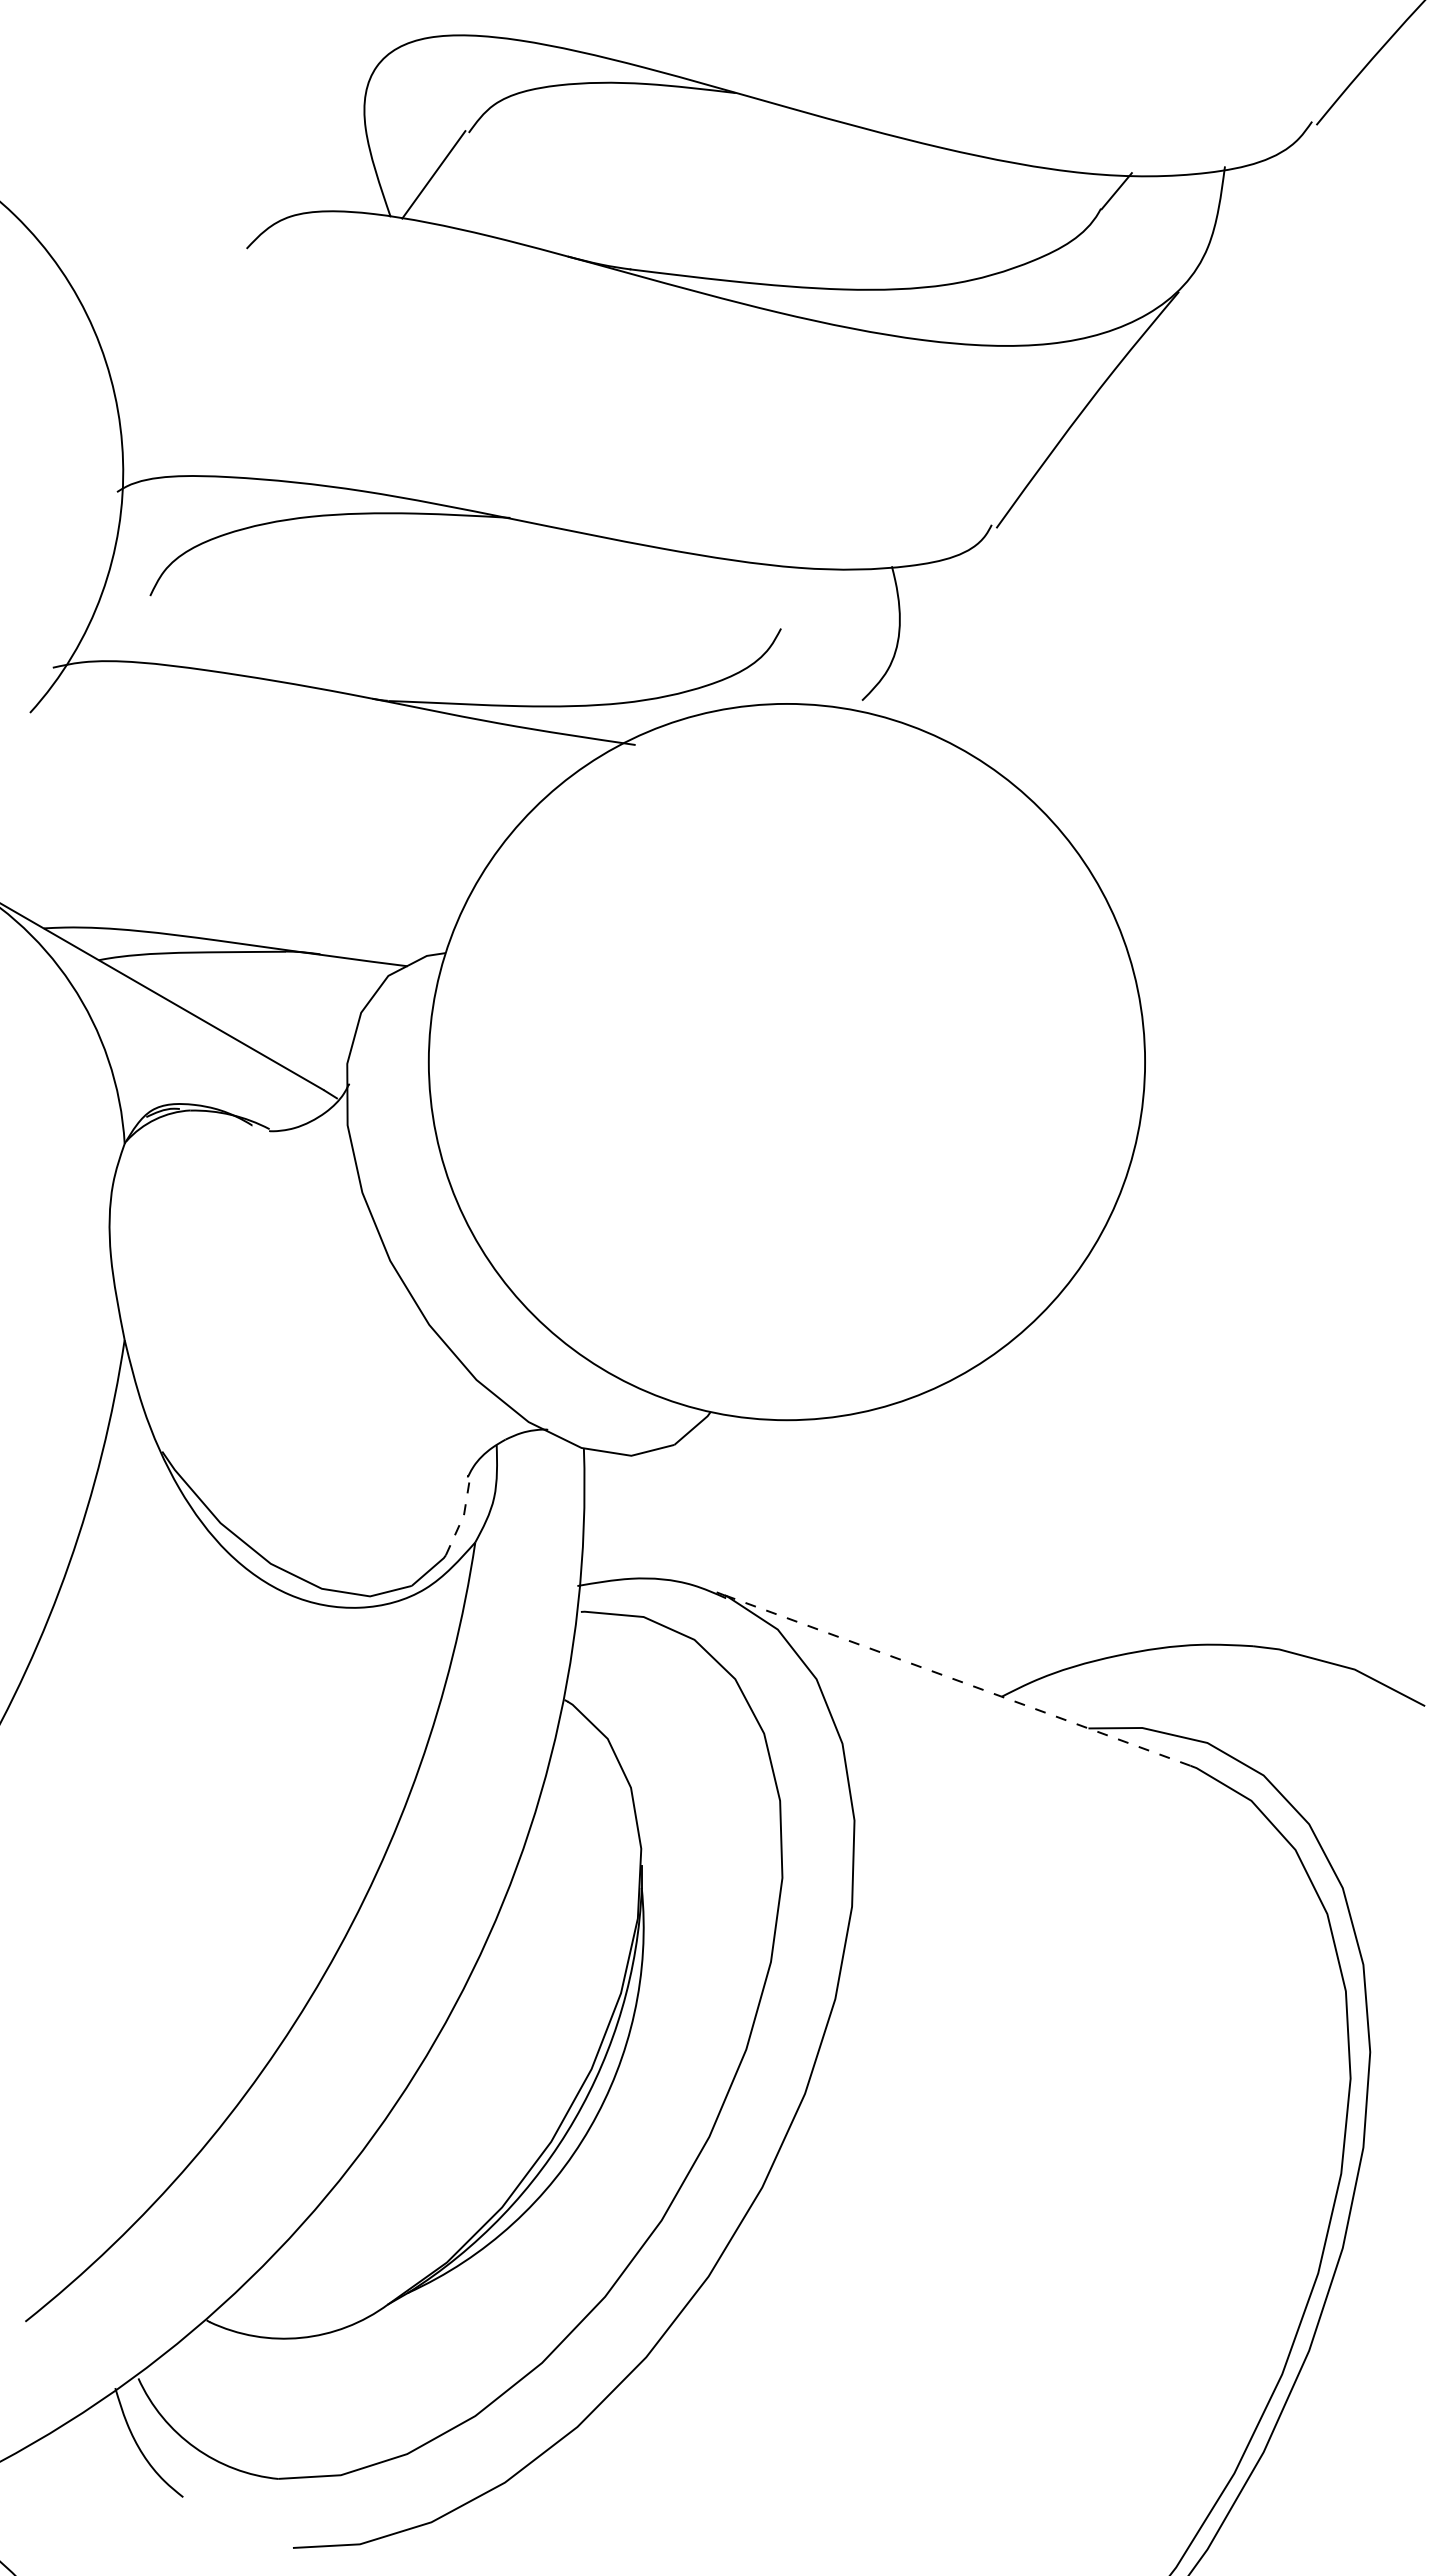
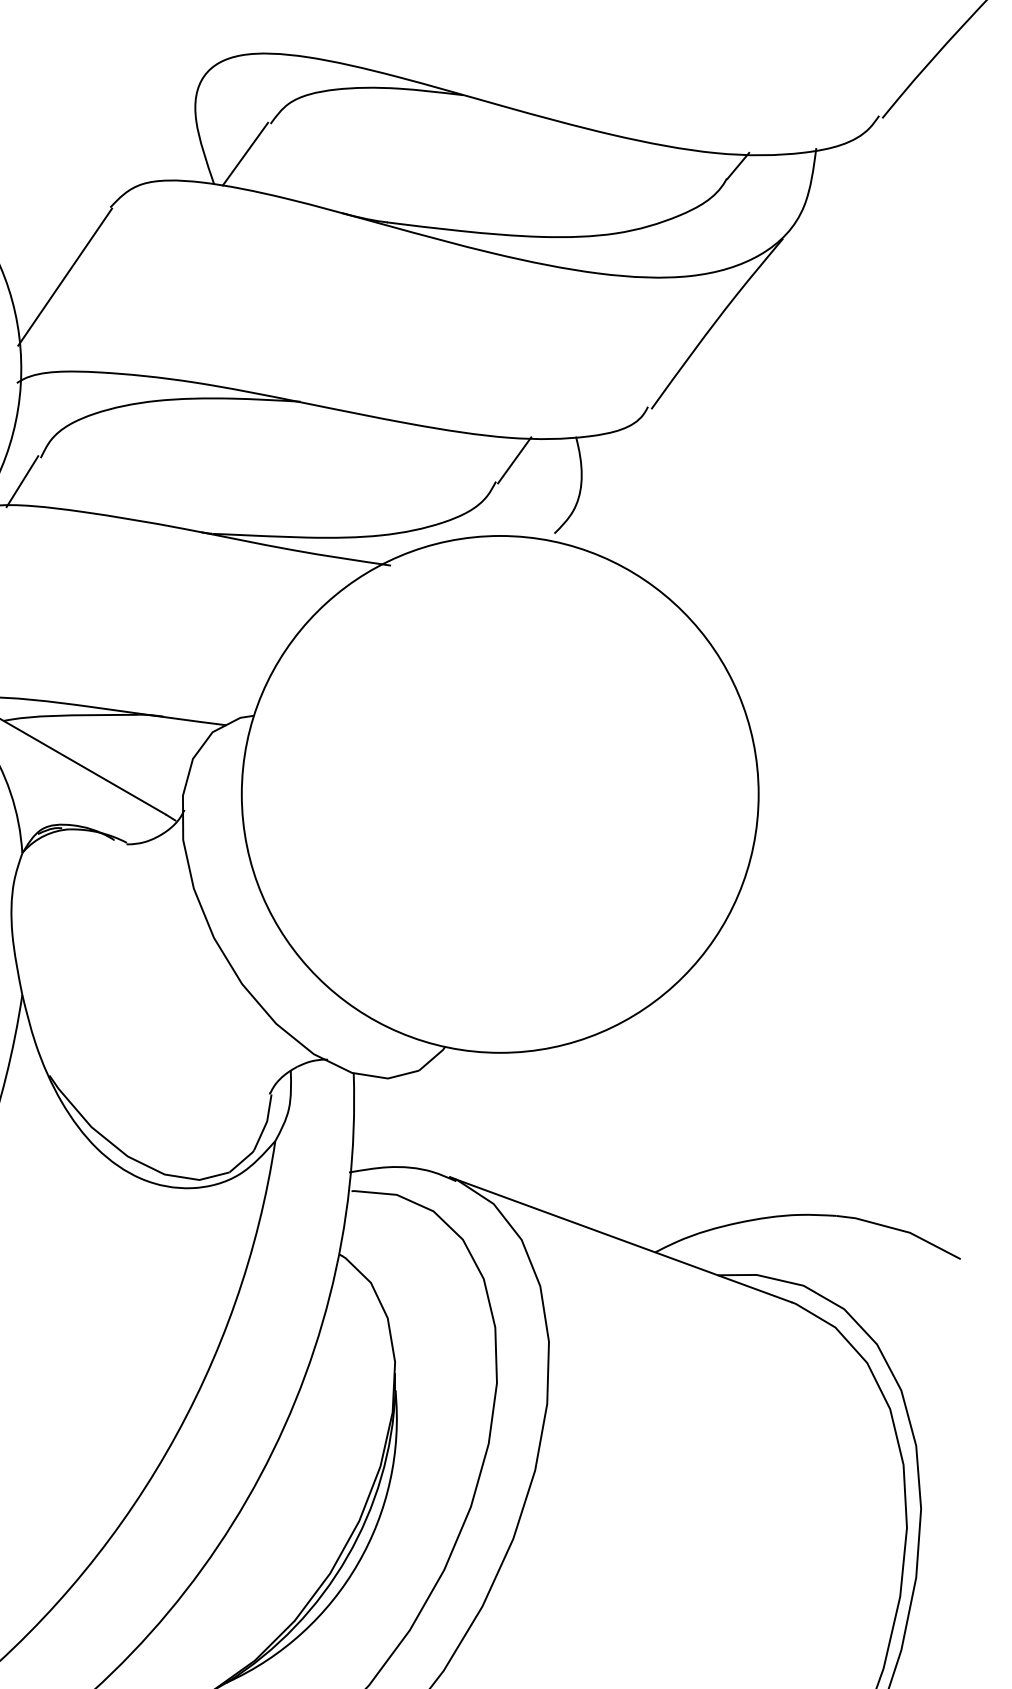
line: (183, 345) -> (64, 277), added
line: (806, 598) -> (514, 459), added
line: (124, 628) -> (22, 481), added
line: (463, 1517) -> (266, 1123), dashed -> solid
line: (954, 1679) -> (621, 1239), dashed -> solid

